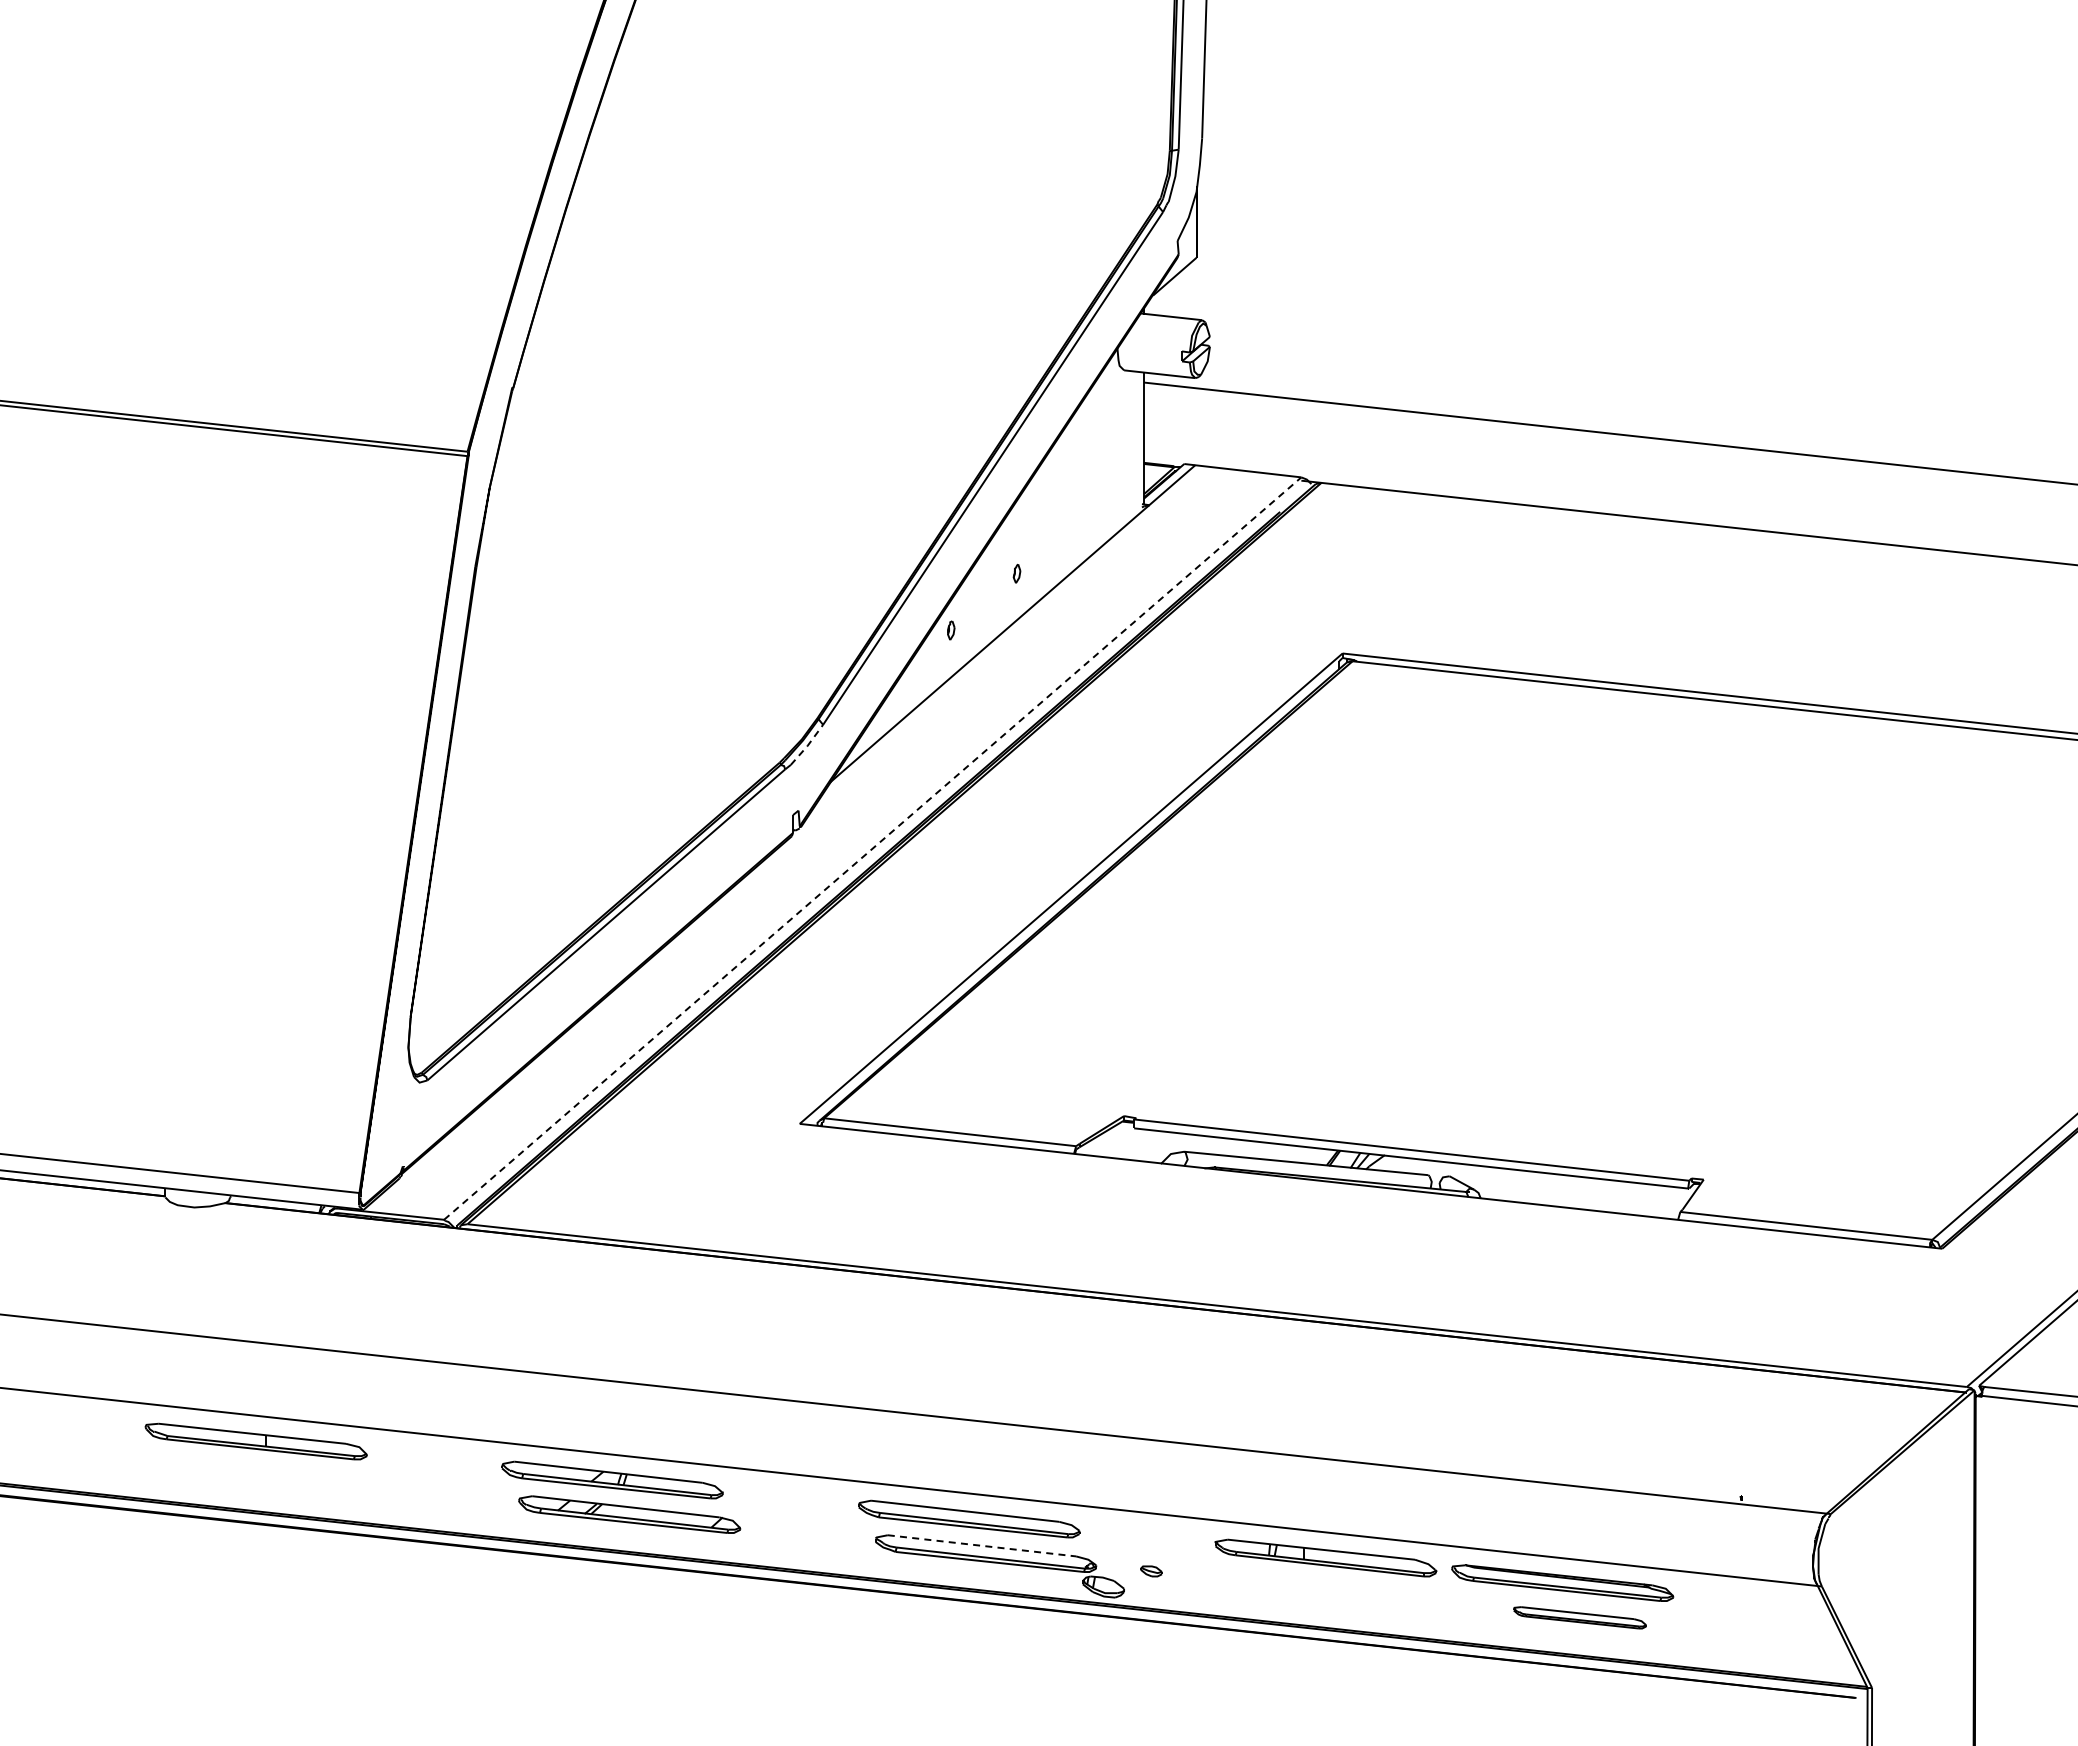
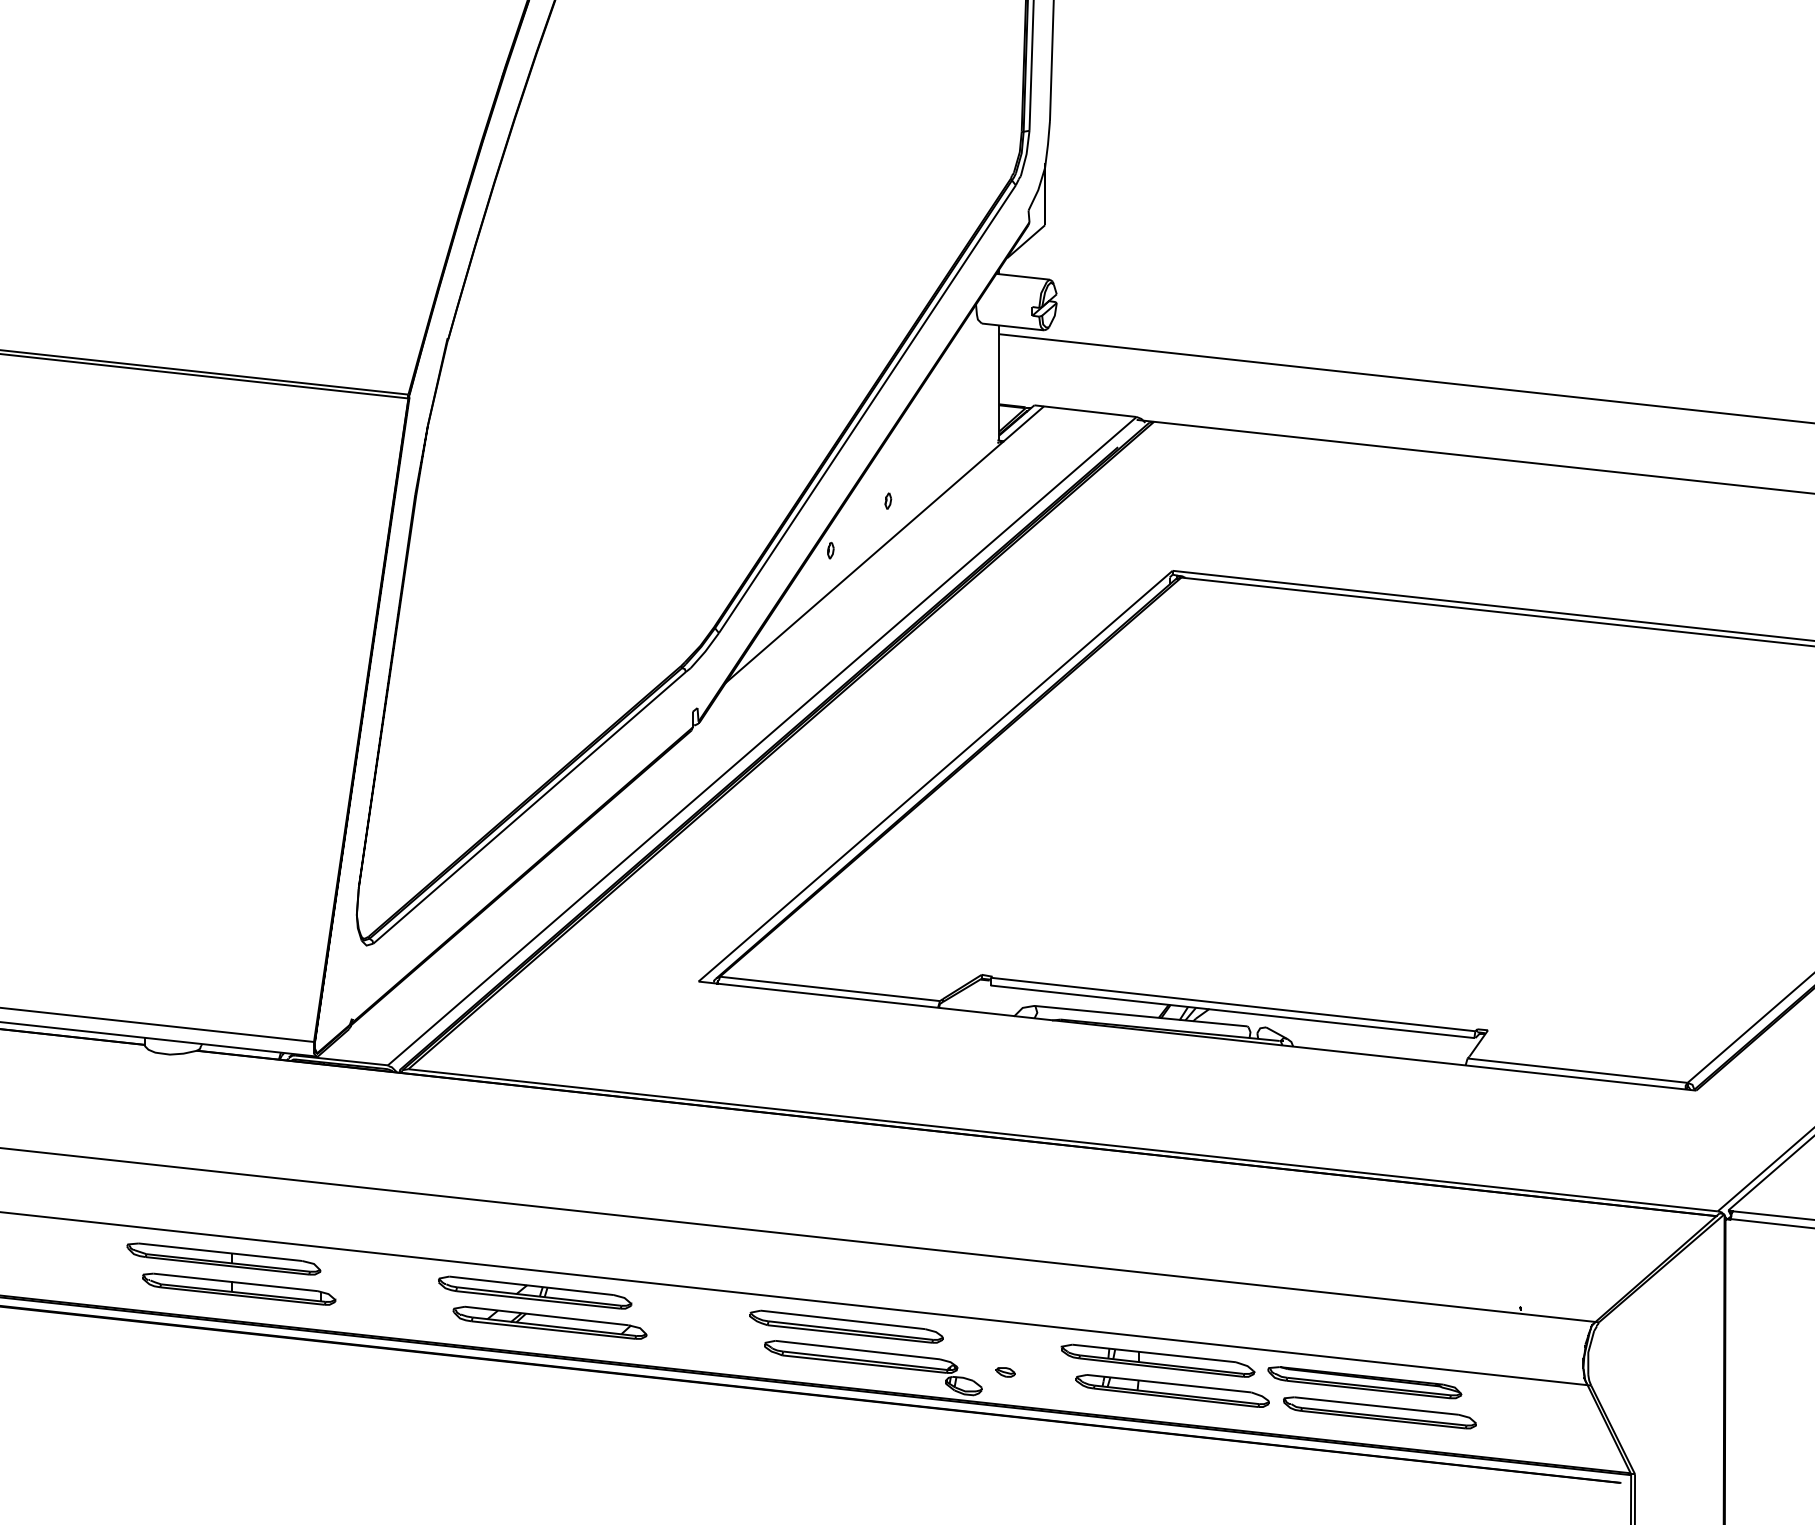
line: (807, 746) -> (705, 652), dashed -> solid
line: (873, 848) -> (762, 741), dashed -> solid
part: (273, 1475) -> (238, 1288), added
line: (981, 1545) -> (857, 1349), dashed -> solid
part: (1342, 1592) -> (1172, 1390), added
part: (1579, 1617) -> (1379, 1412), size x1.67

